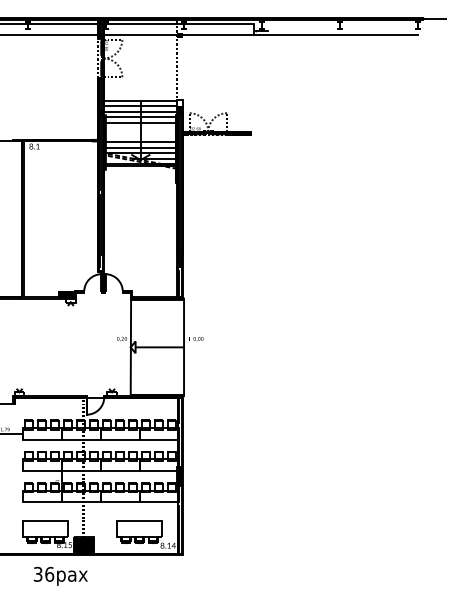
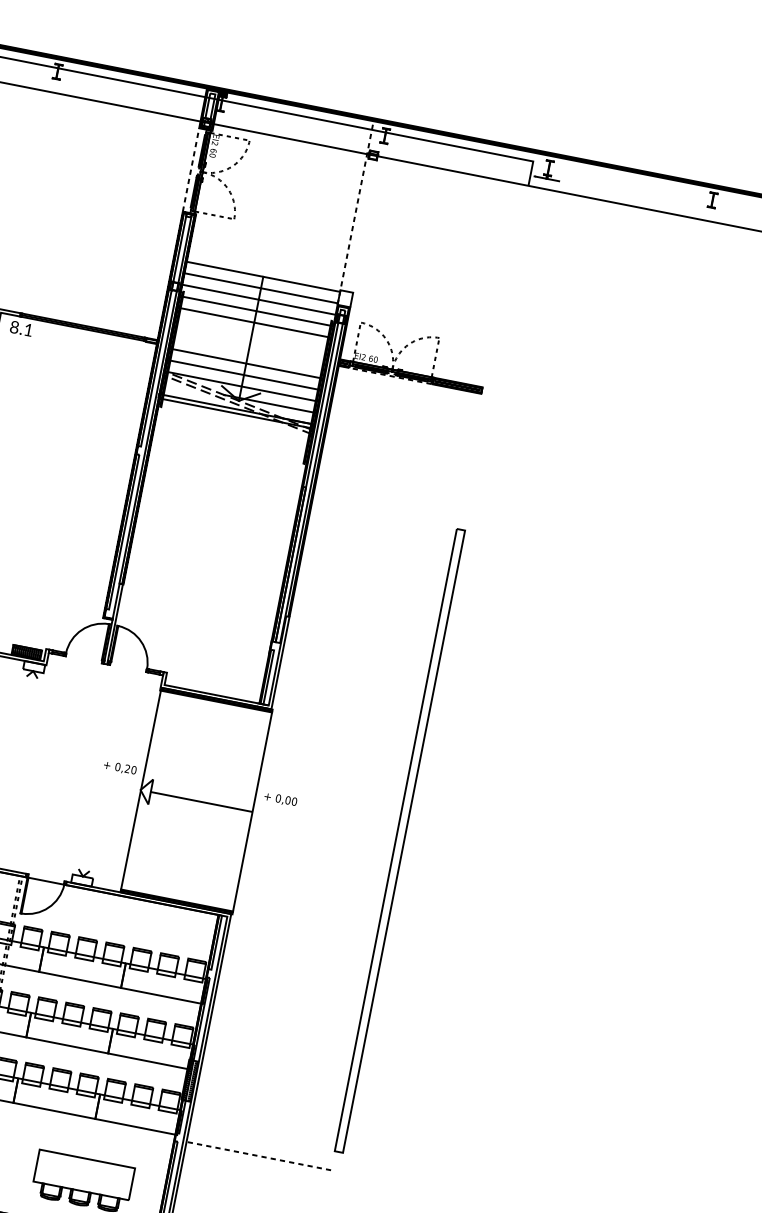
part: (253, 347) -> (398, 840), added
line: (217, 504) -> (258, 1155), added

